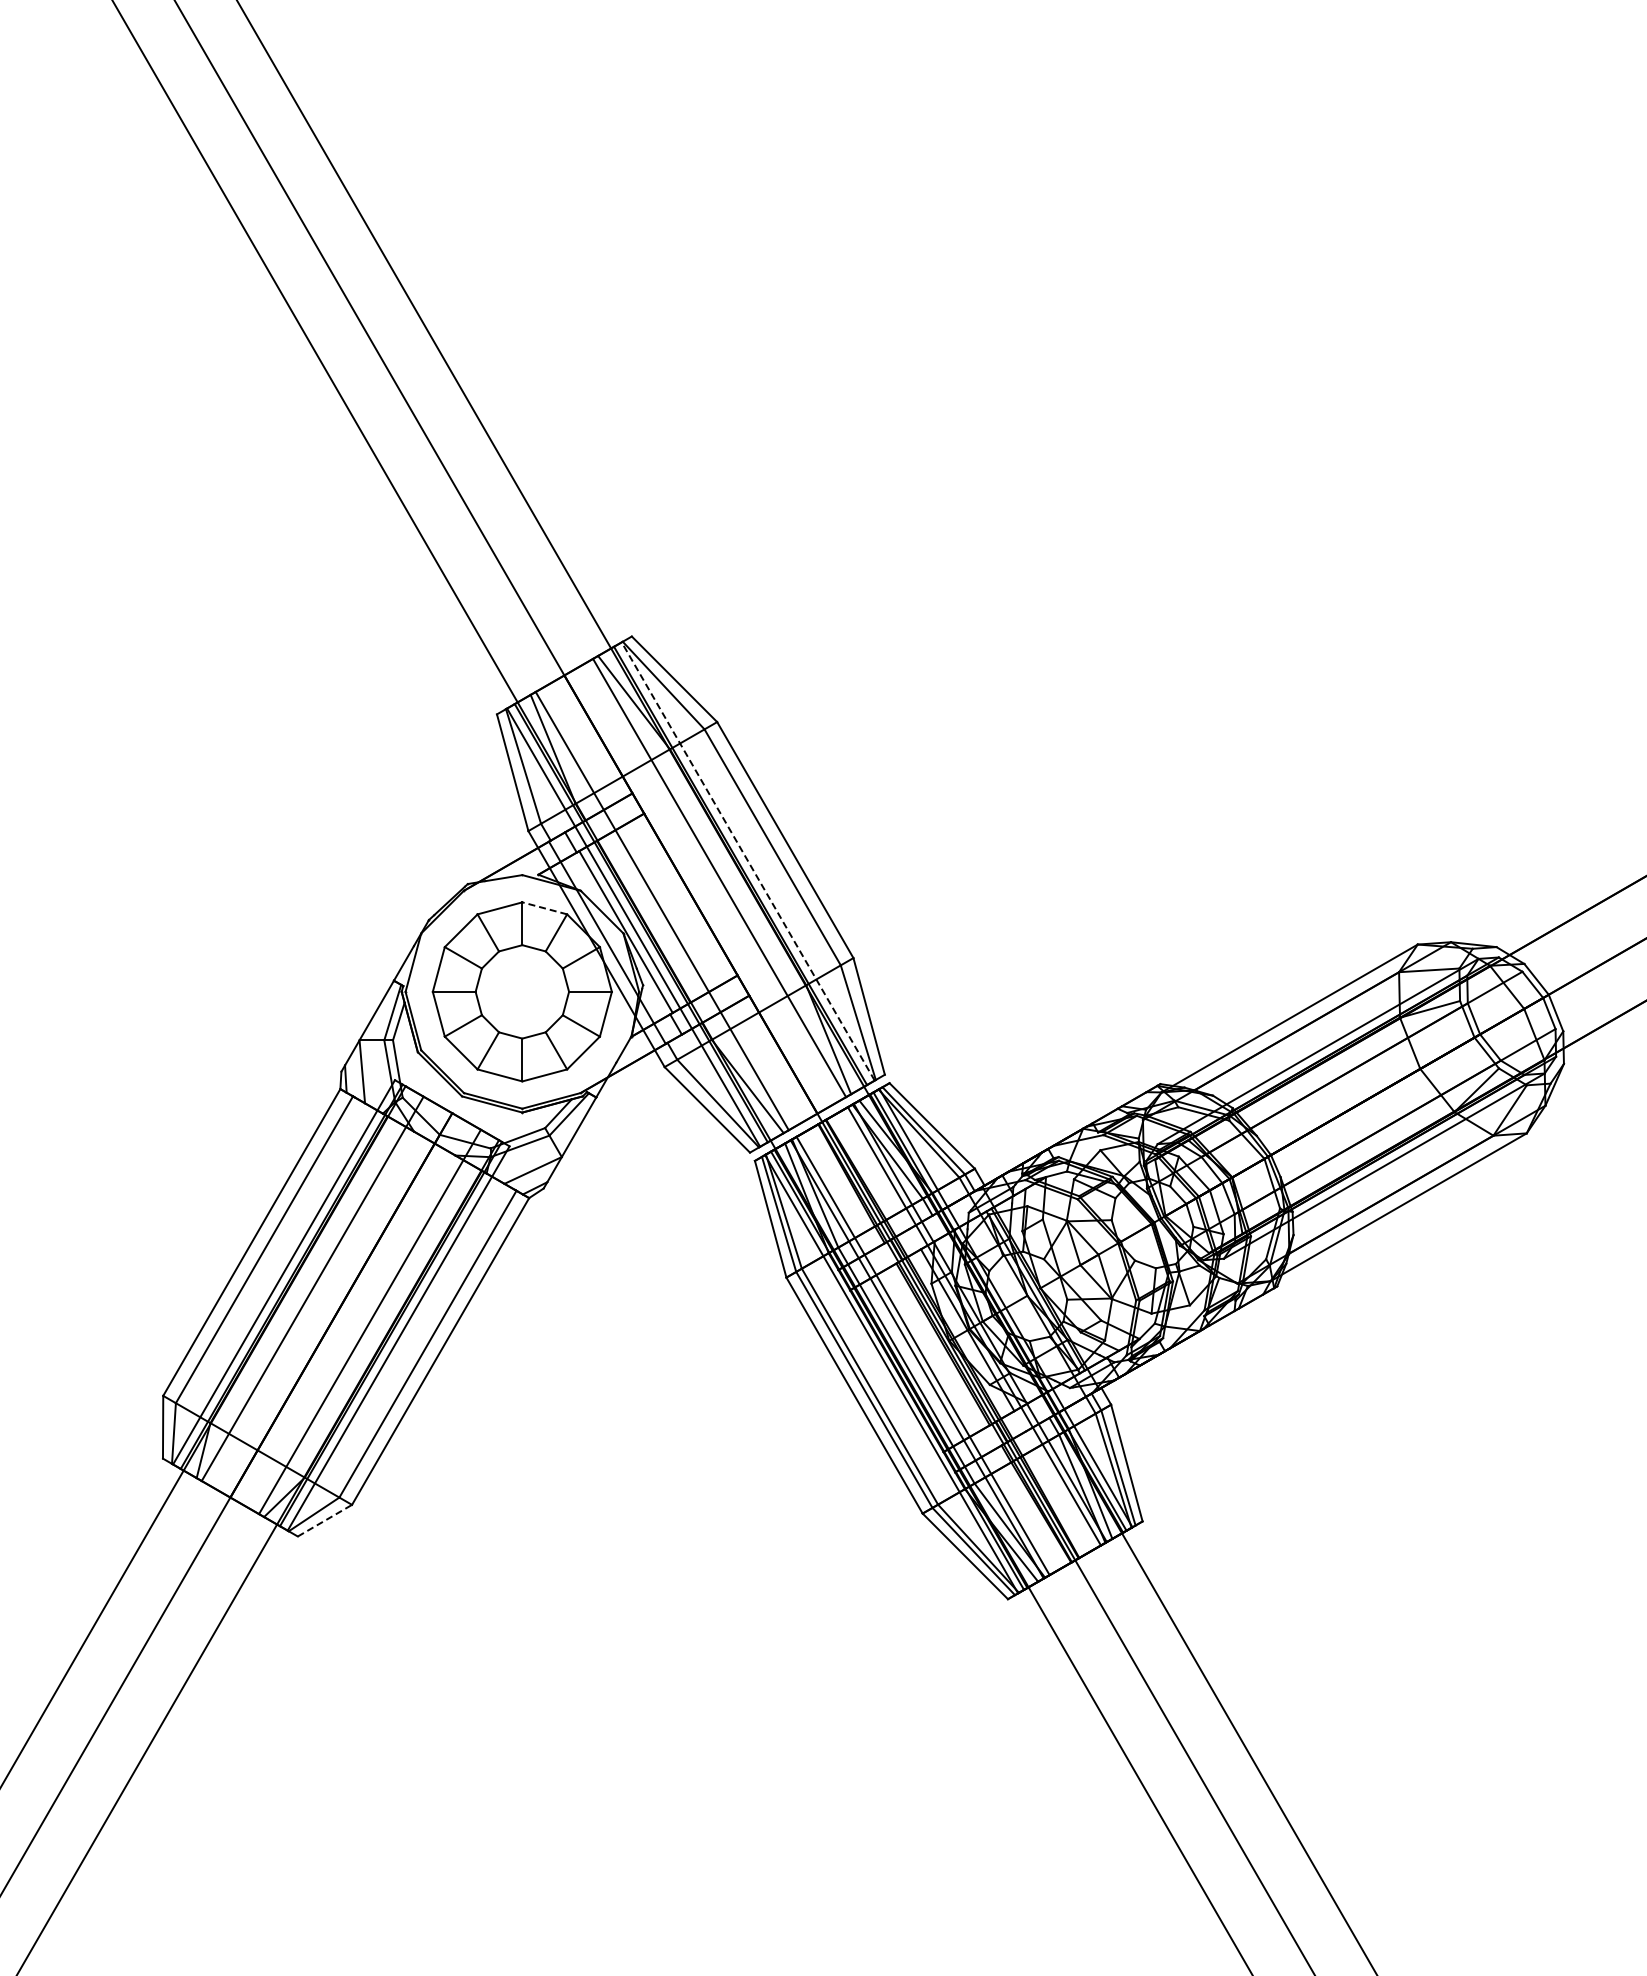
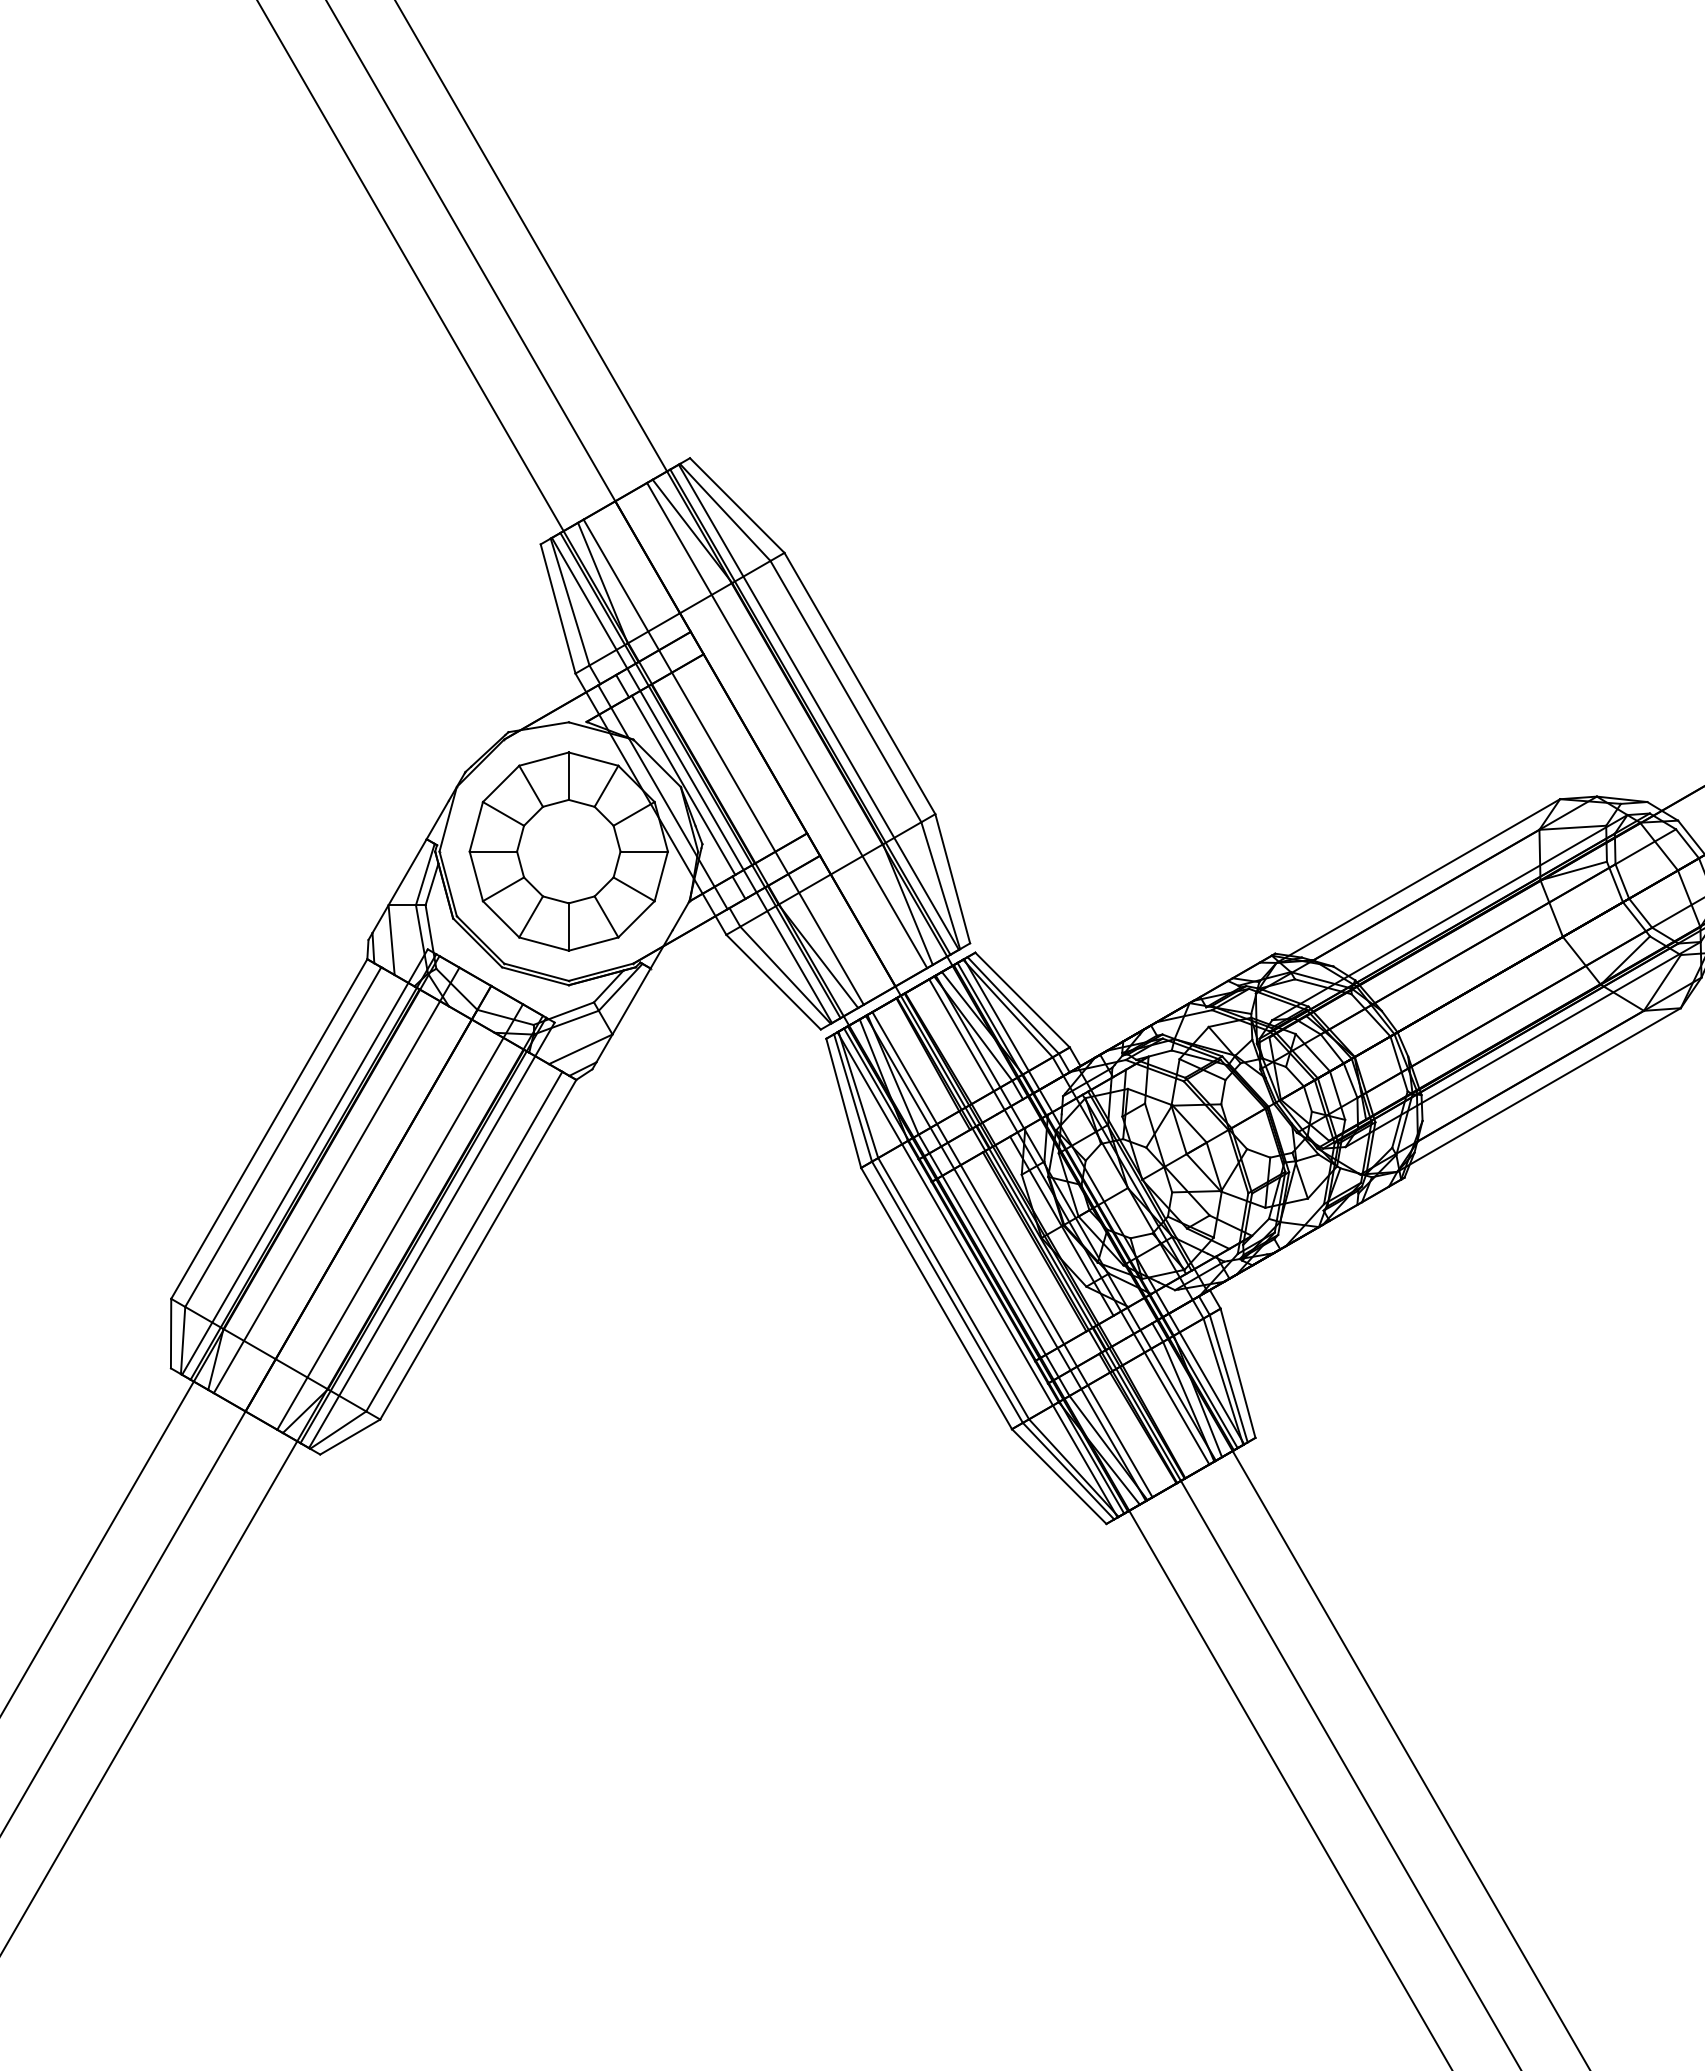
line: (747, 861) -> (818, 707), dashed -> solid
line: (544, 908) -> (593, 759), dashed -> solid
line: (325, 1520) -> (350, 1436), dashed -> solid

